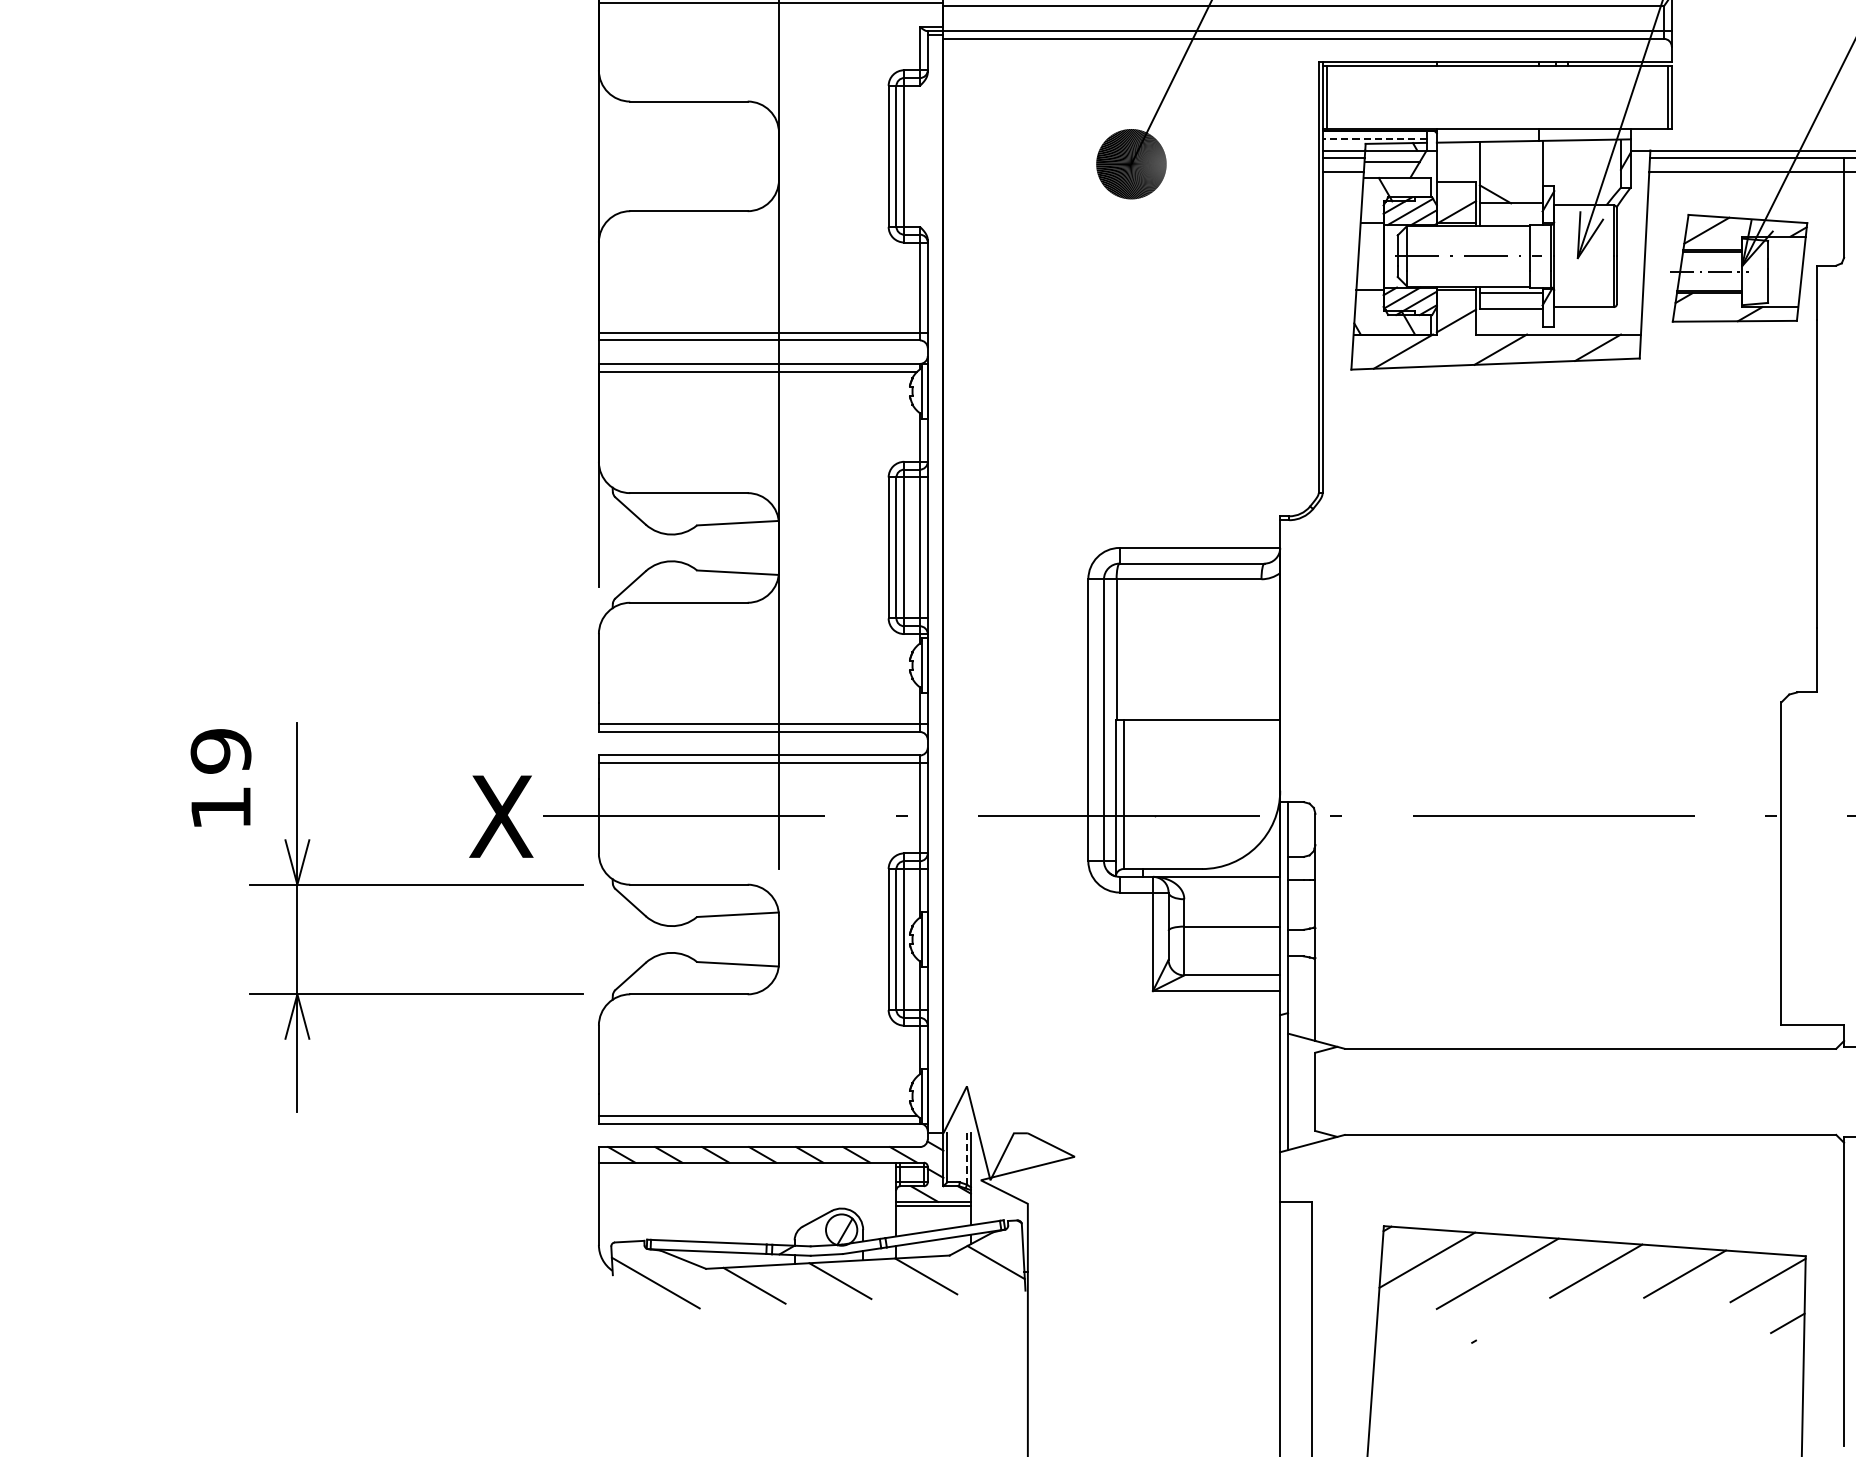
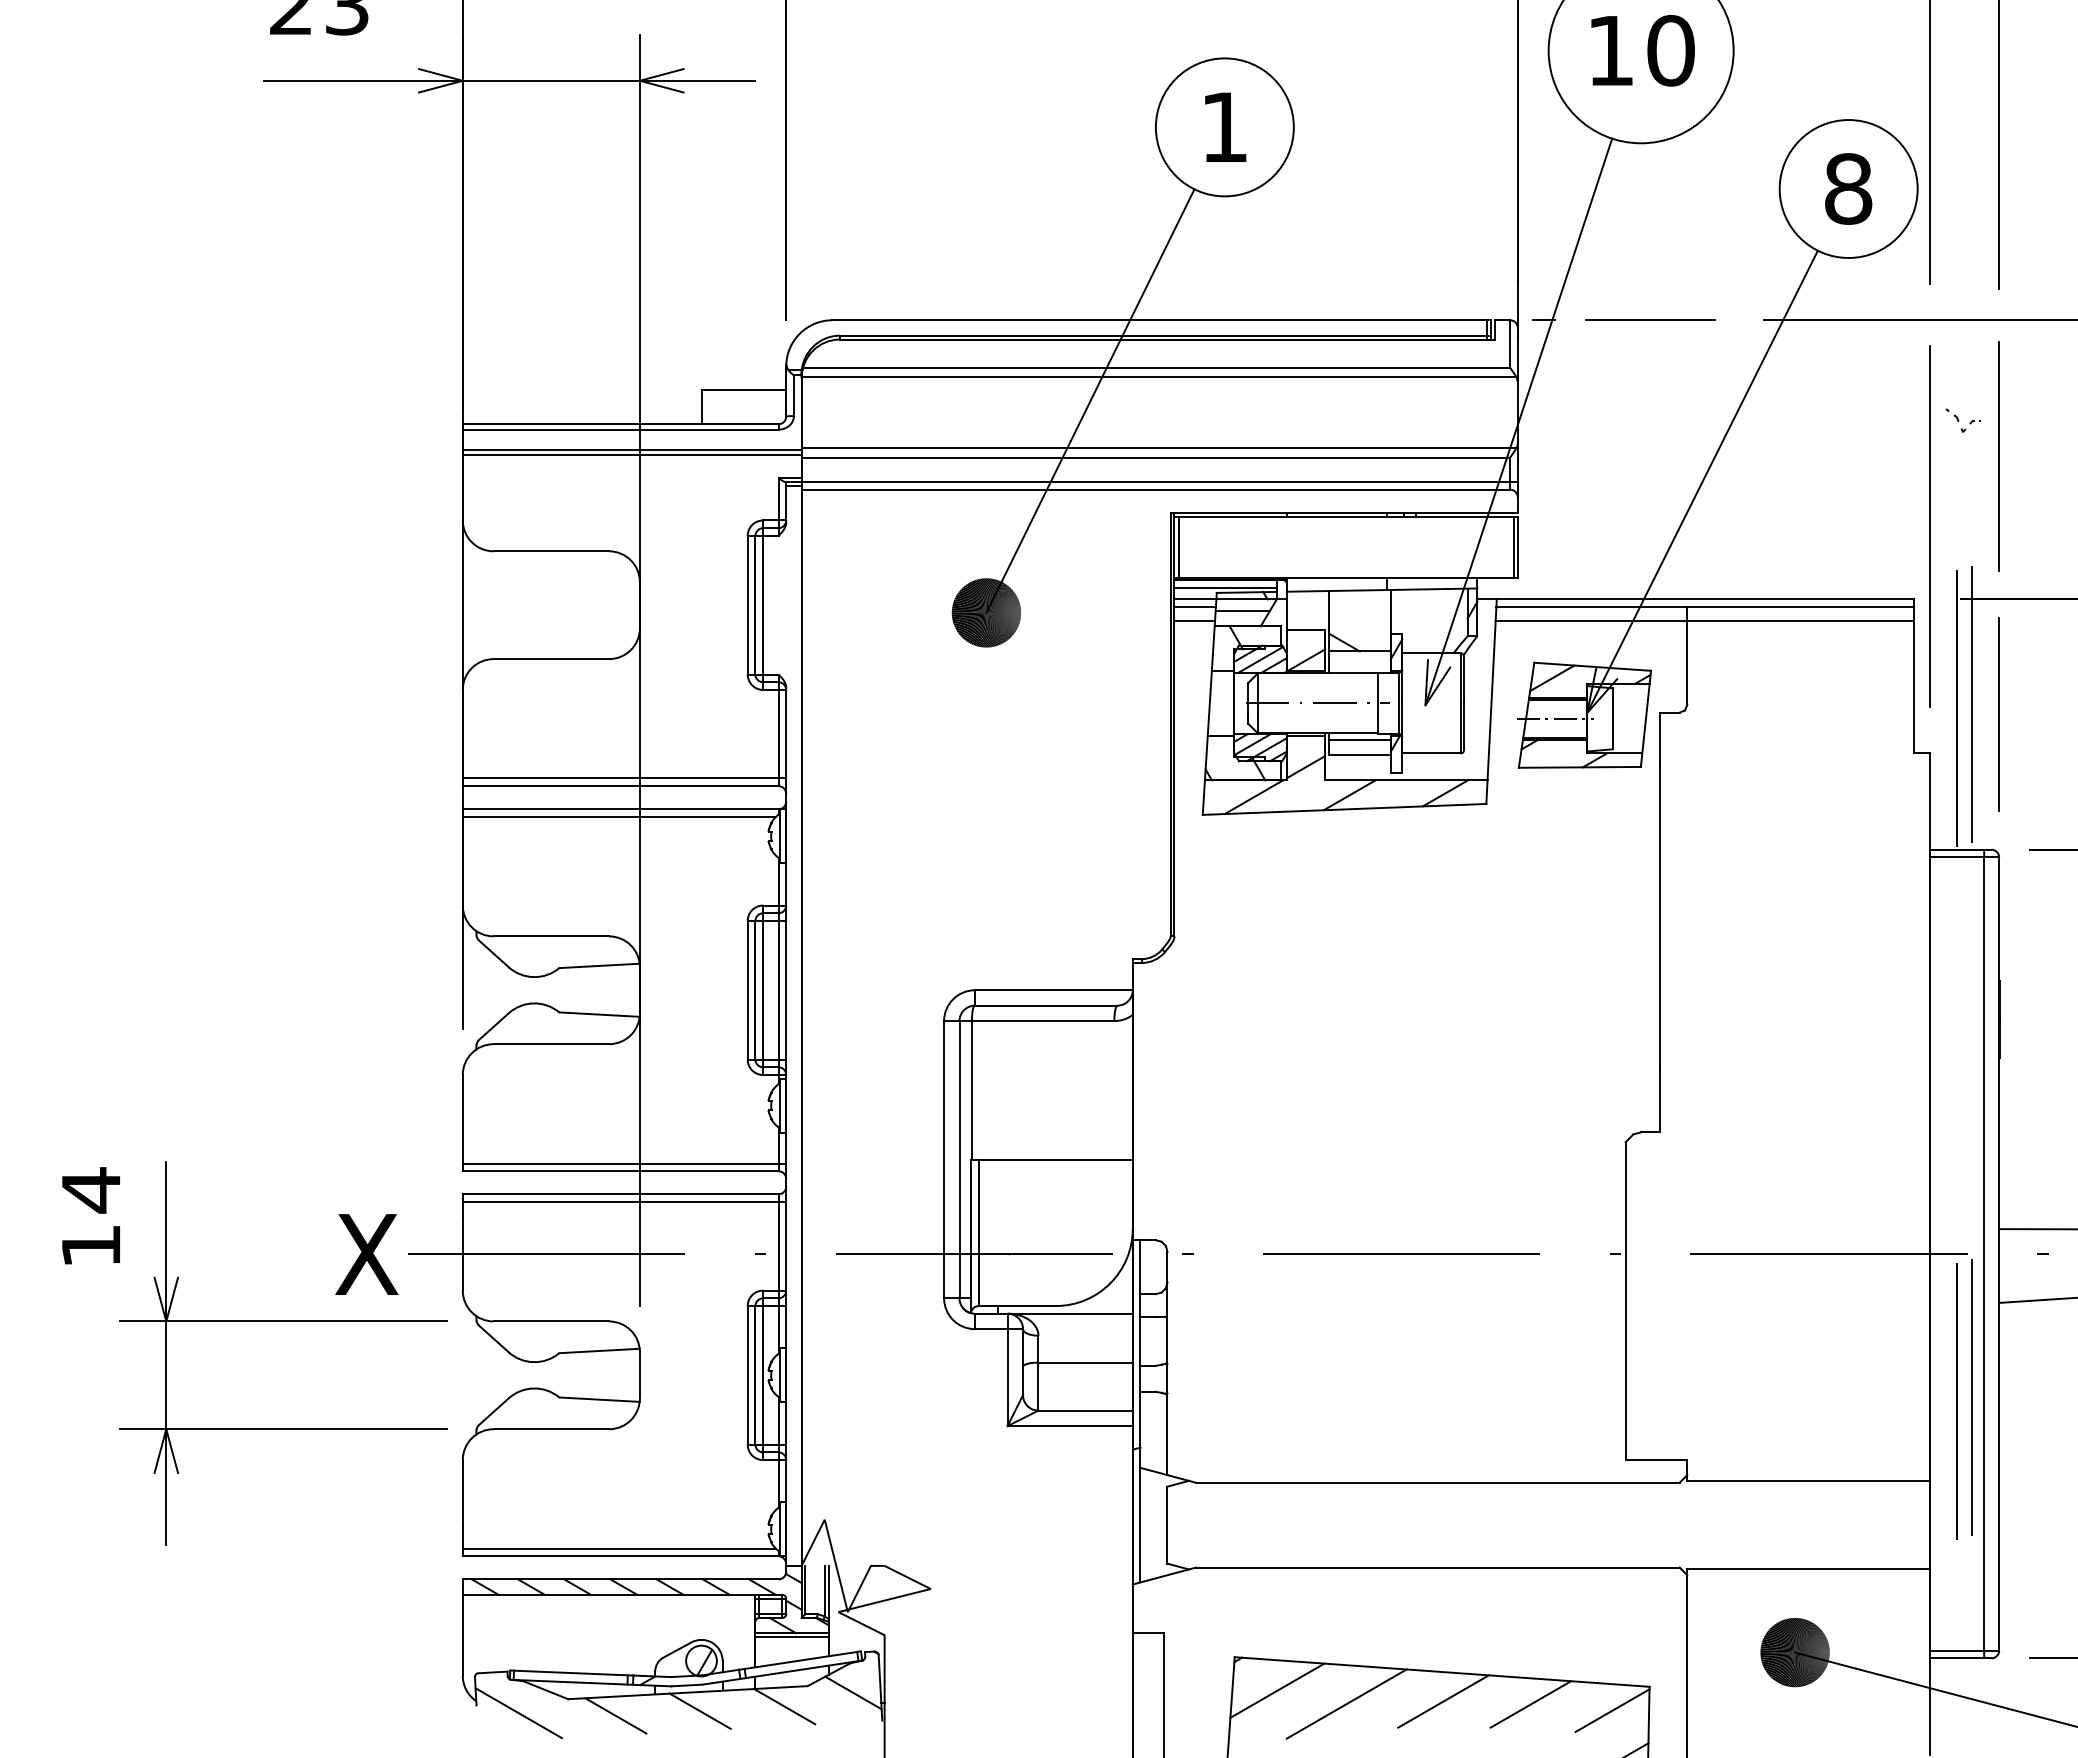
line: (1374, 138) -> (1225, 587), dashed -> solid
text: (221, 751) -> (91, 1190), 19 -> 14
line: (966, 1158) -> (824, 1590), dashed -> solid

